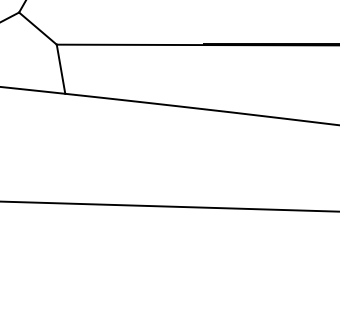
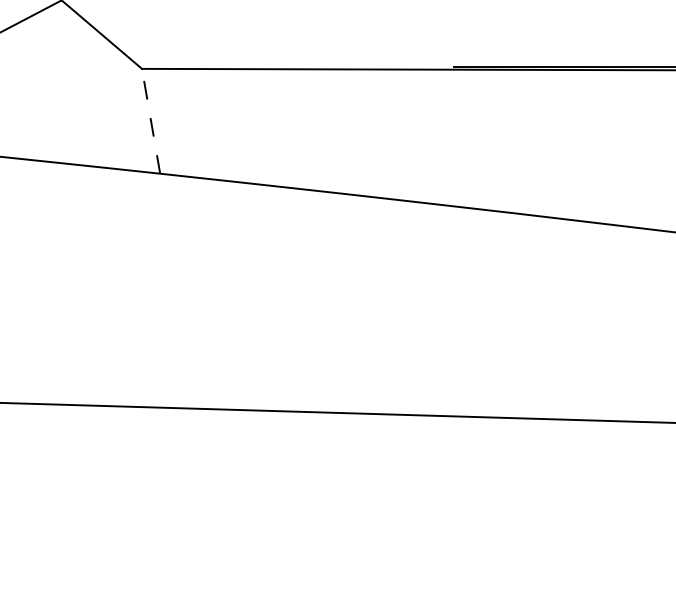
line: (61, 69) -> (152, 121), solid -> dashed

